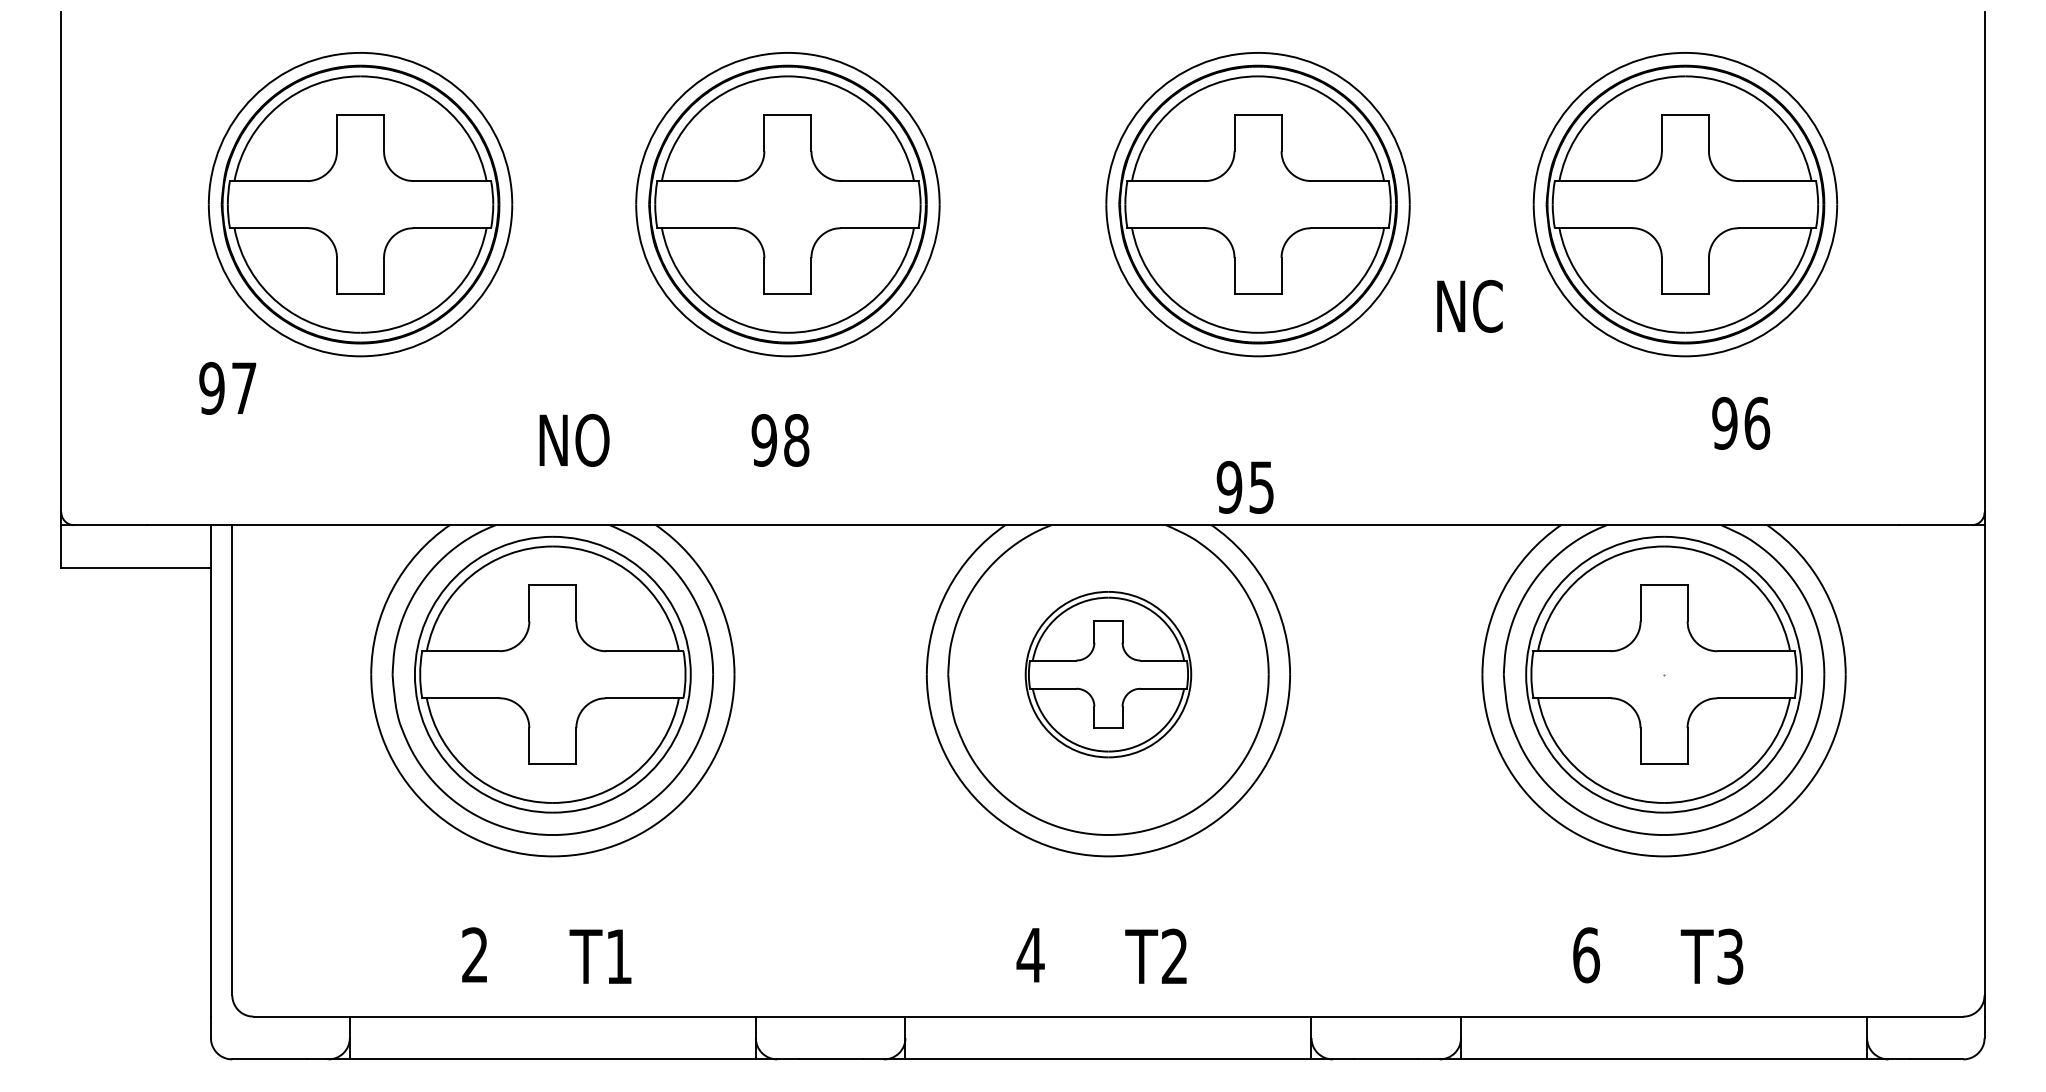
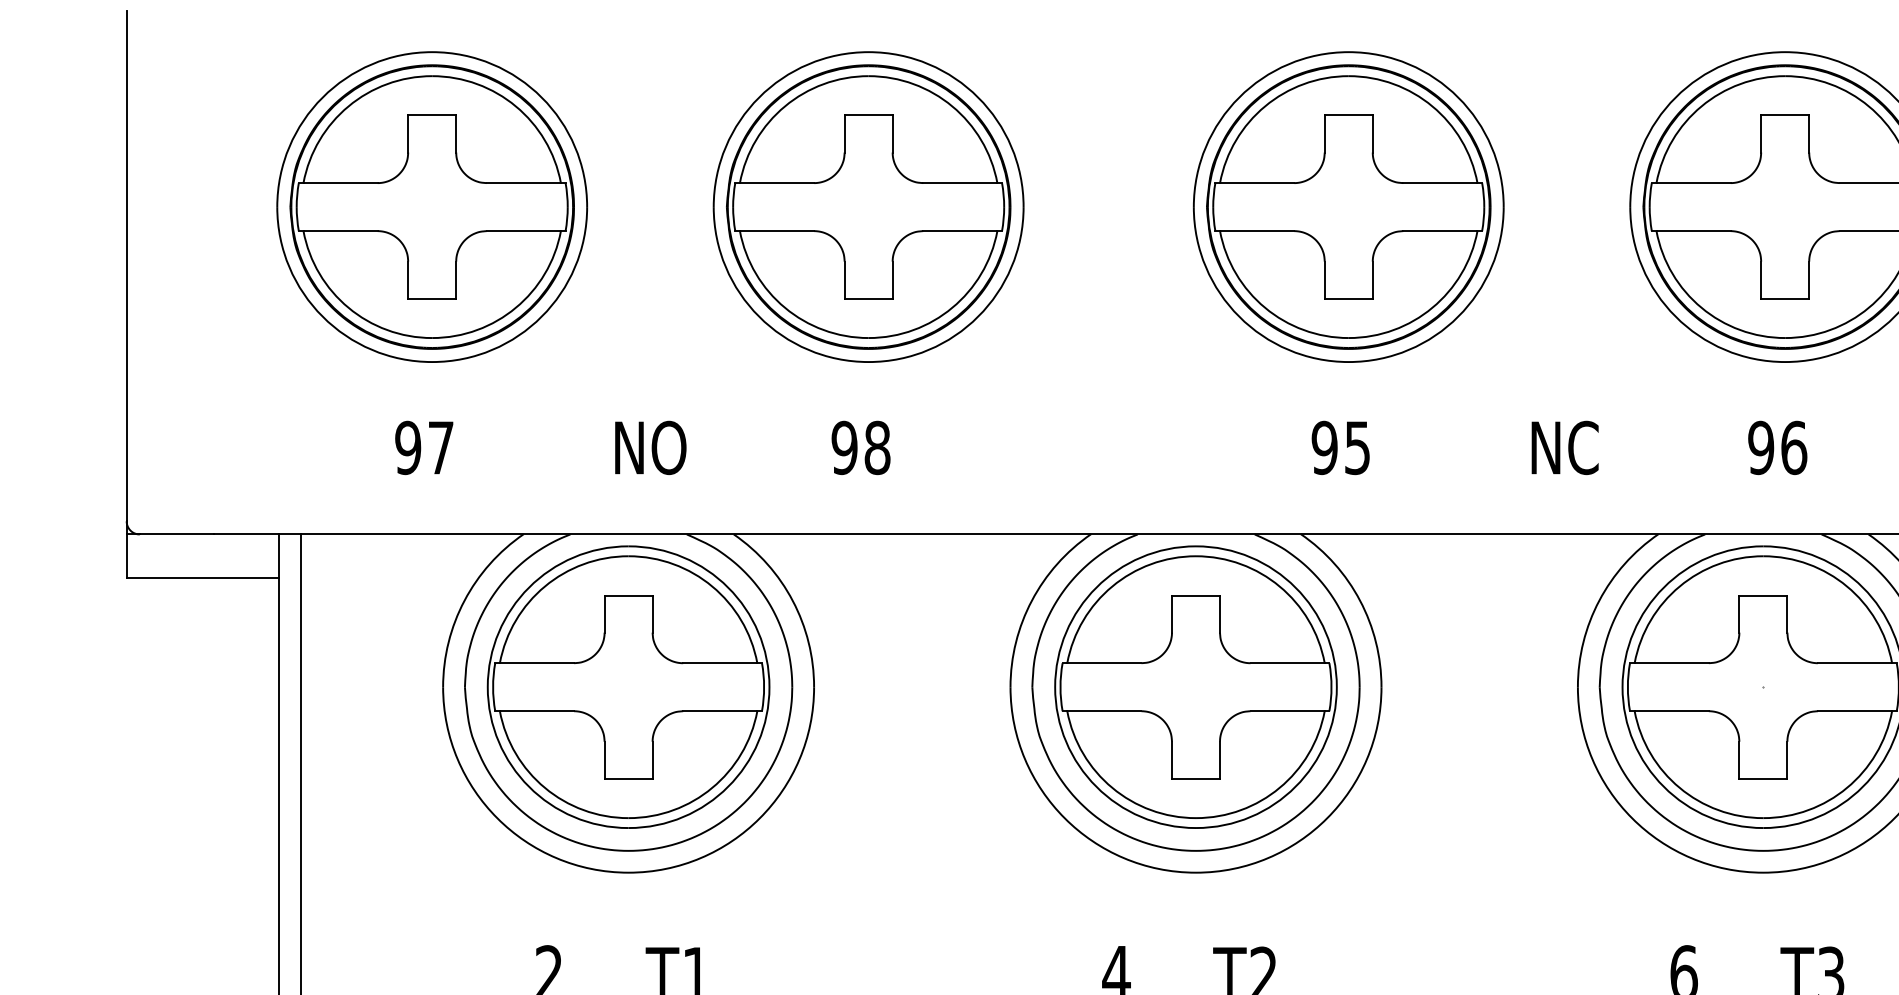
text: (1469, 306) -> (1564, 447), moved
text: (227, 388) -> (424, 447), moved
text: (1741, 423) -> (1778, 447), moved
text: (1244, 487) -> (1340, 447), moved
part: (1108, 674) -> (1196, 686), size x1.67

